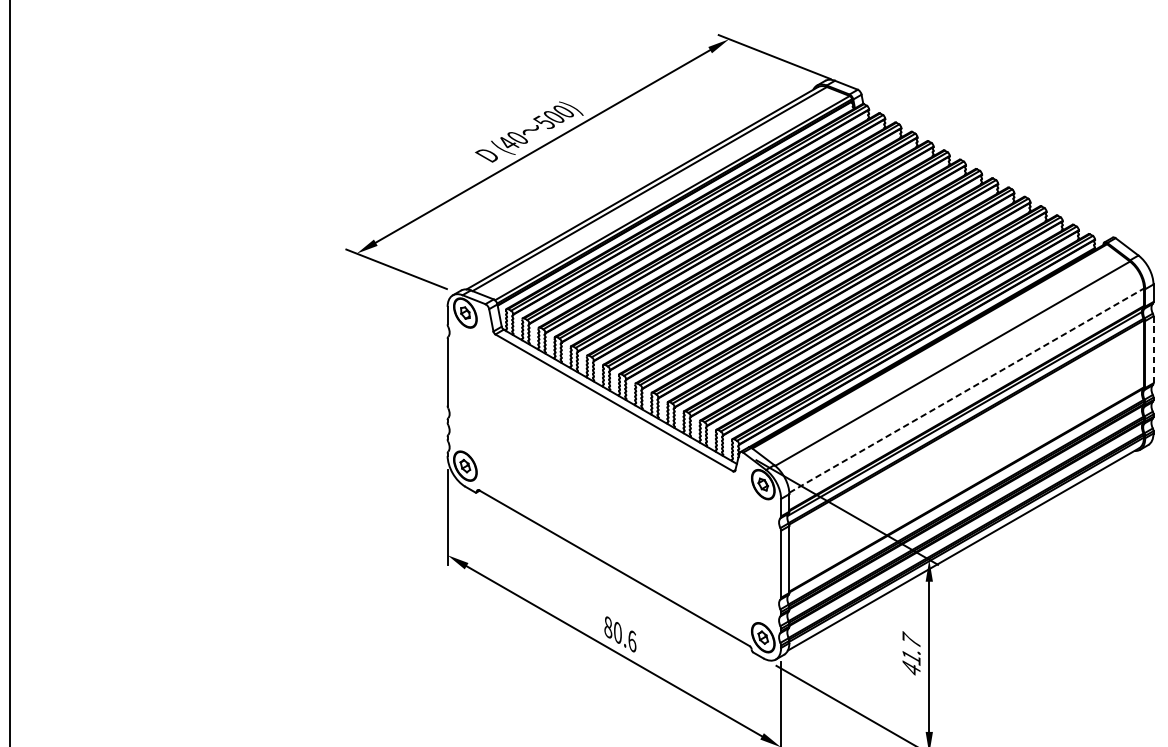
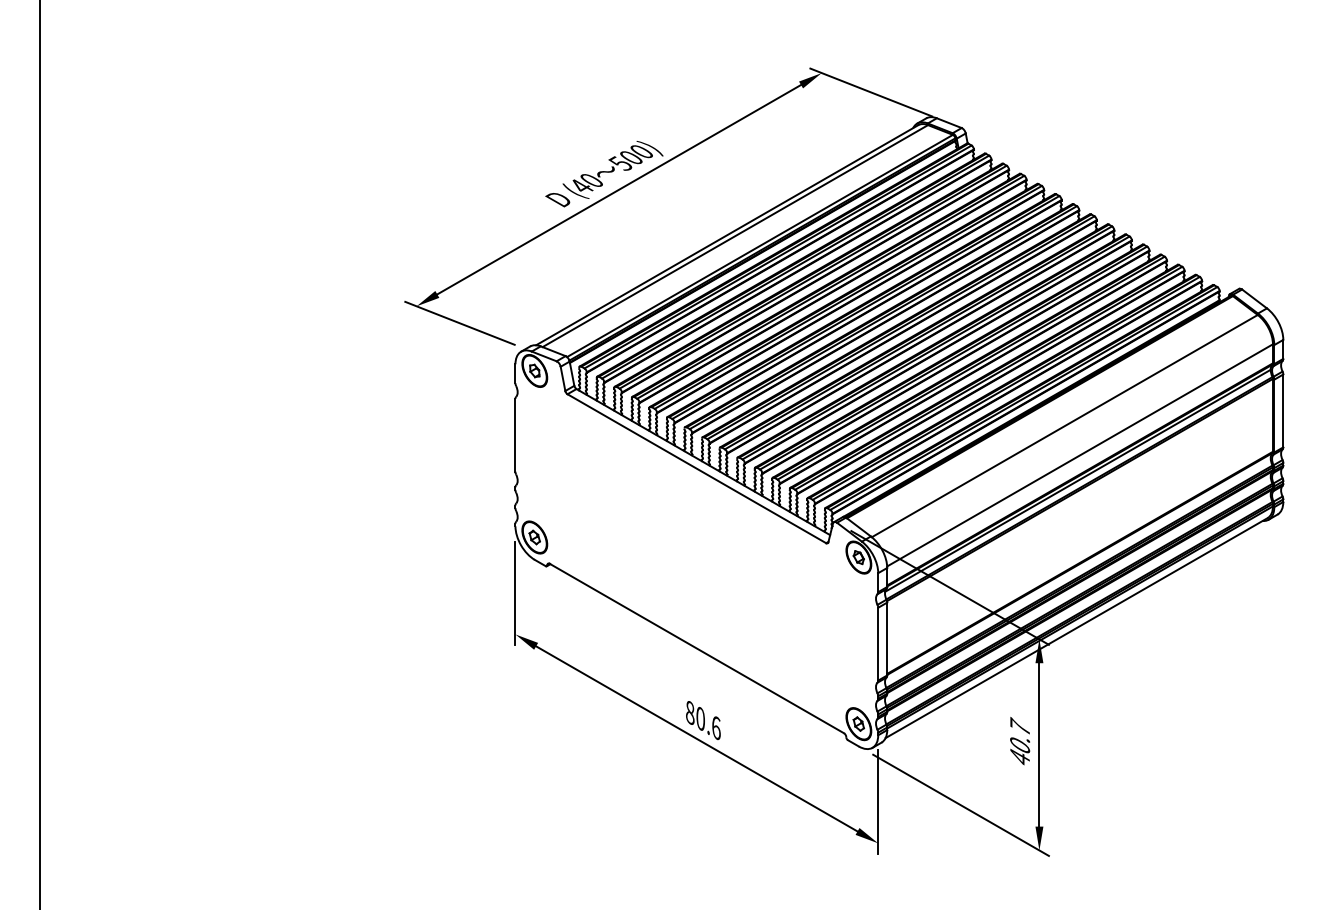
line: (1153, 350) -> (1283, 411), dashed -> solid
line: (967, 390) -> (1080, 455), dashed -> solid
text: (911, 657) -> (1020, 745), 41.7 -> 40.7

